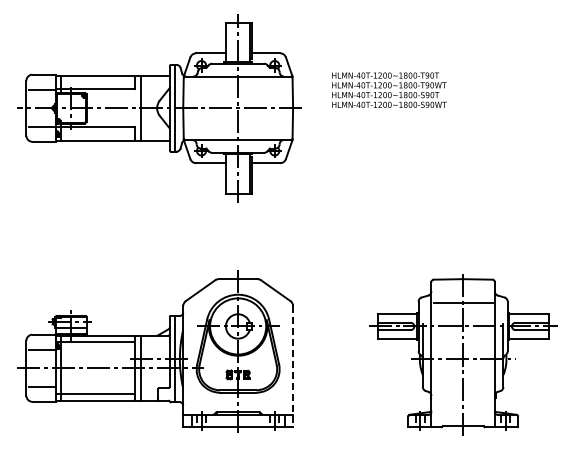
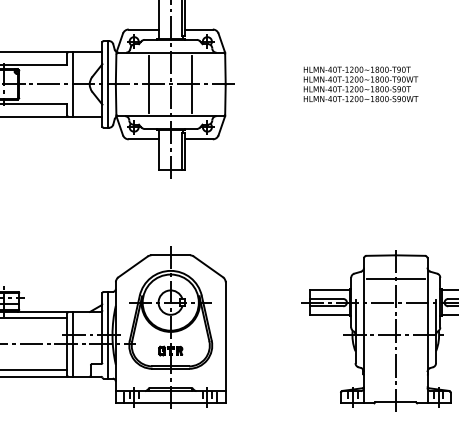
text: (389, 89) -> (361, 83), moved
line: (216, 107) -> (149, 83), added
line: (259, 107) -> (192, 83), added
line: (293, 366) -> (226, 342), dashed -> solid

